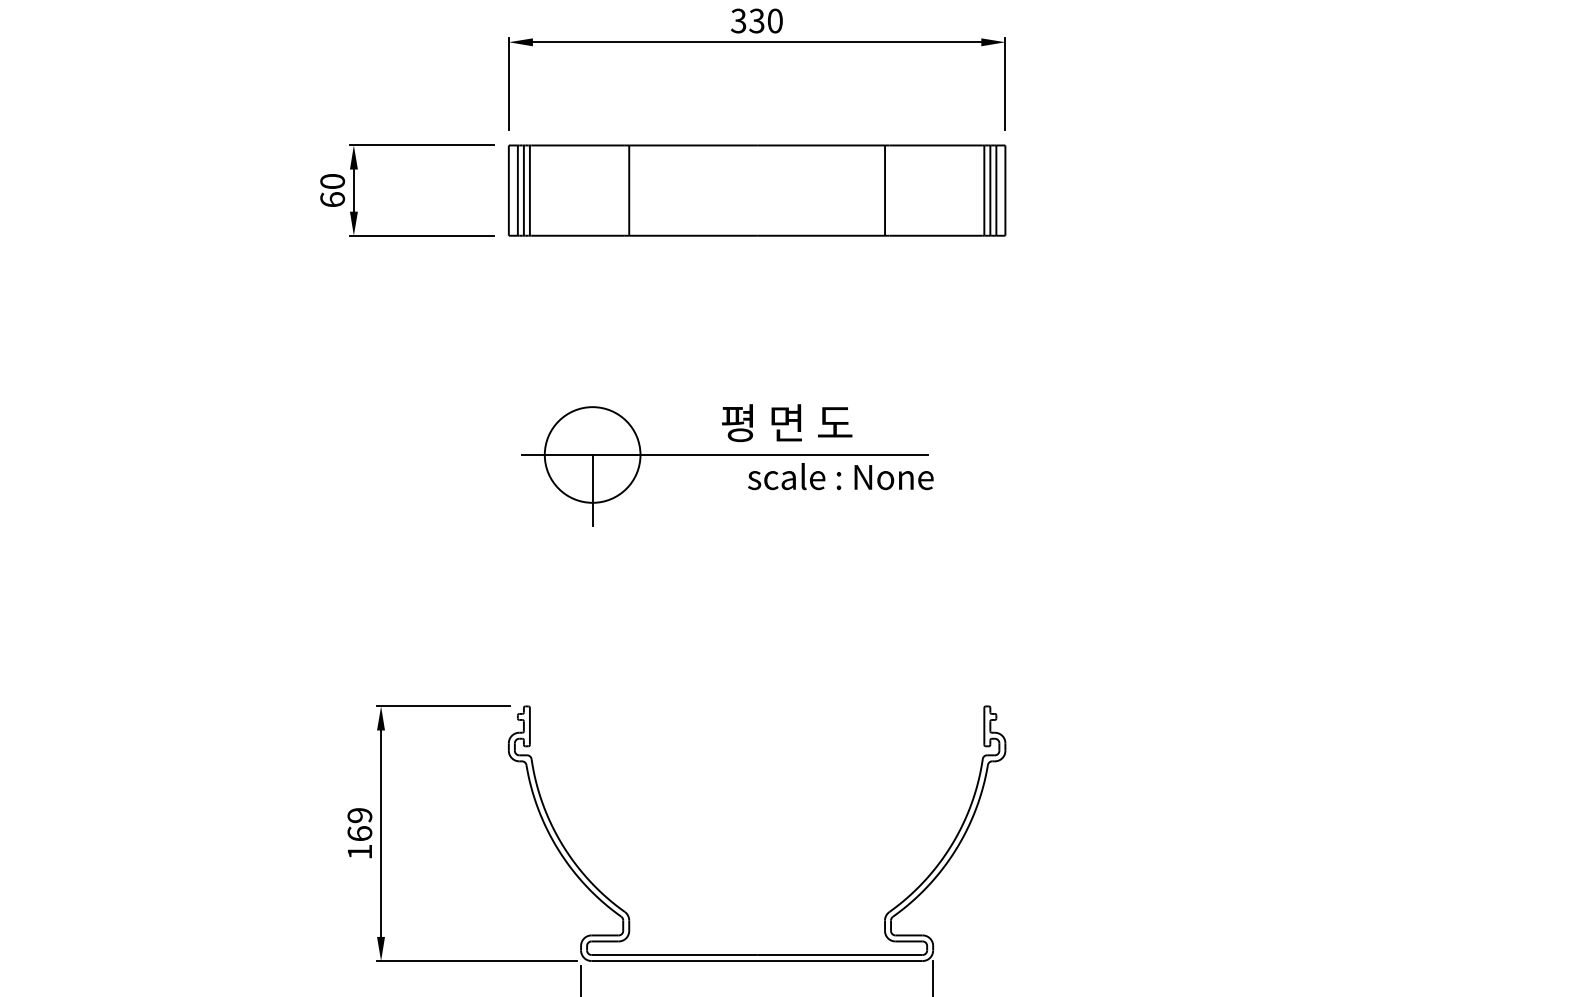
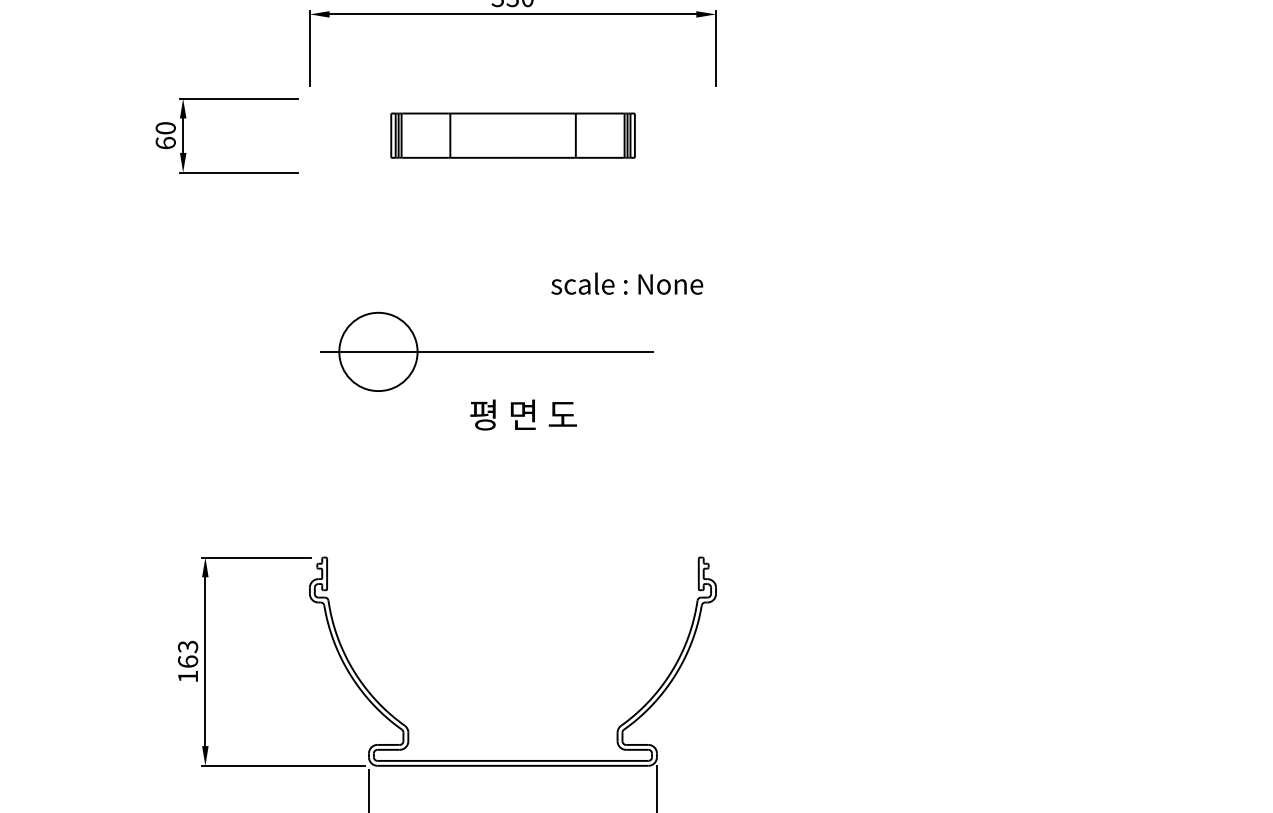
part: (757, 190) -> (513, 135), size x0.6
text: (787, 423) -> (523, 415), moved
text: (840, 476) -> (626, 283), moved
line: (592, 489) -> (378, 380), removed
text: (359, 815) -> (187, 646), 169 -> 163

